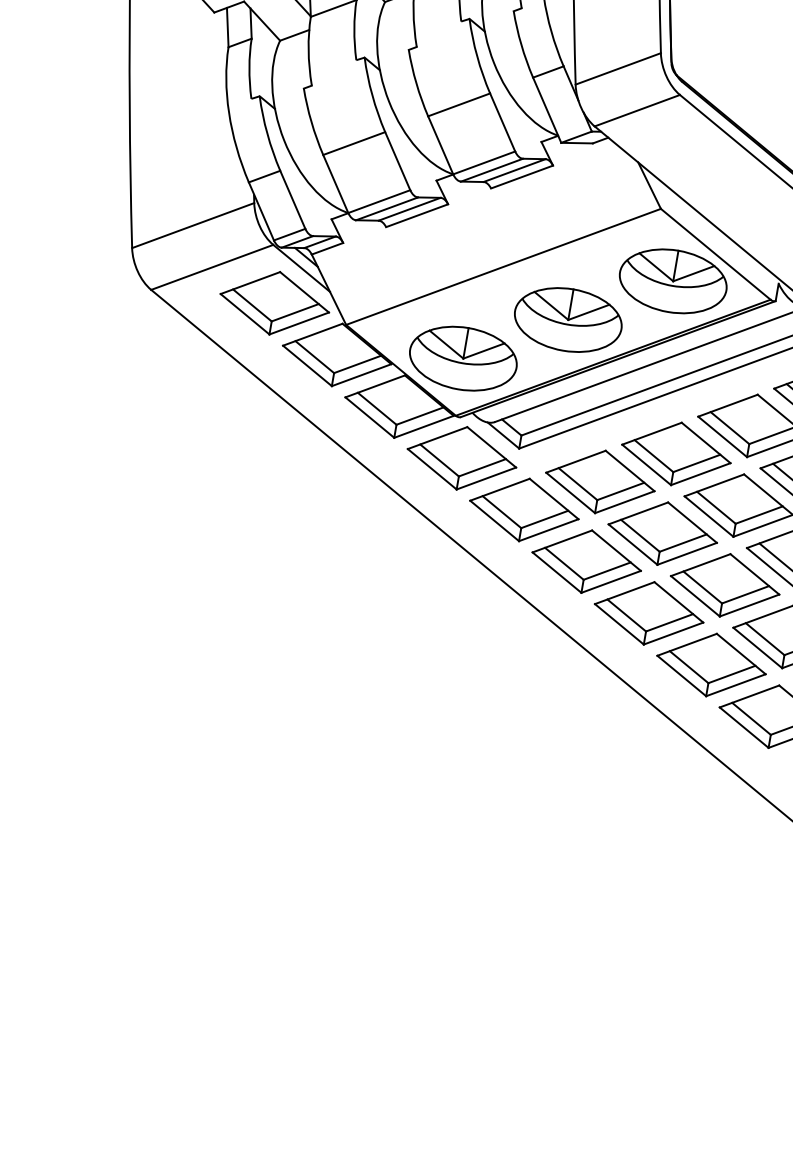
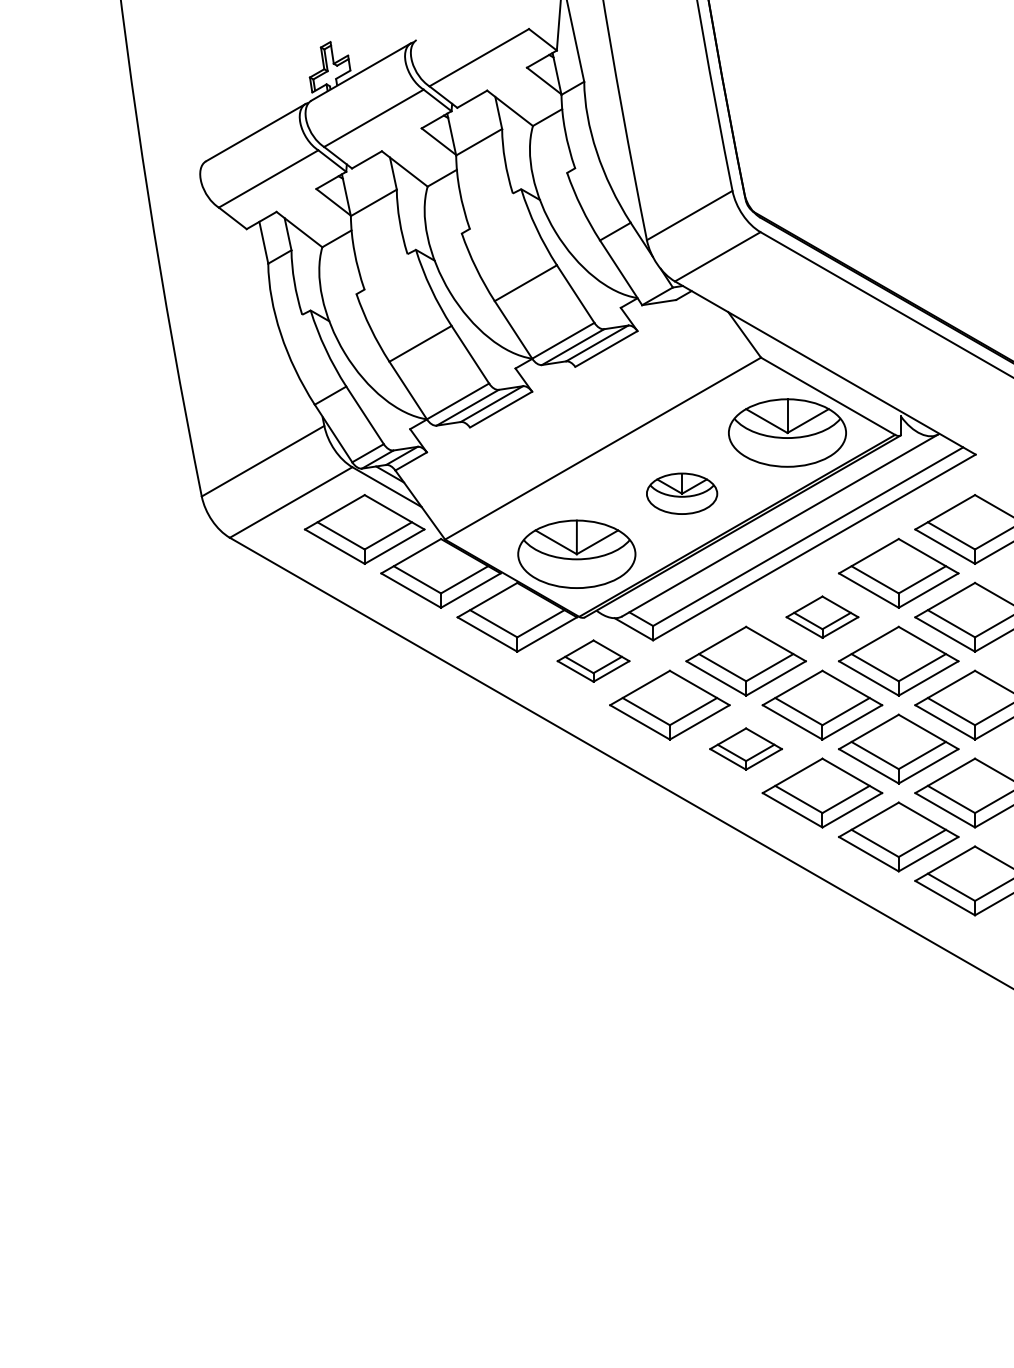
part: (567, 319) -> (681, 493), size x0.6
part: (676, 453) -> (822, 616), size x0.6
part: (462, 457) -> (593, 660), size x0.6
part: (586, 560) -> (745, 748), size x0.6

